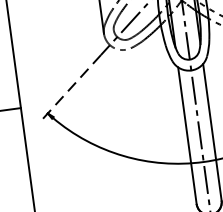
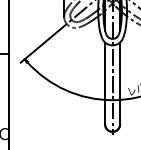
line: (71, 88) -> (40, 46), dashed -> solid

